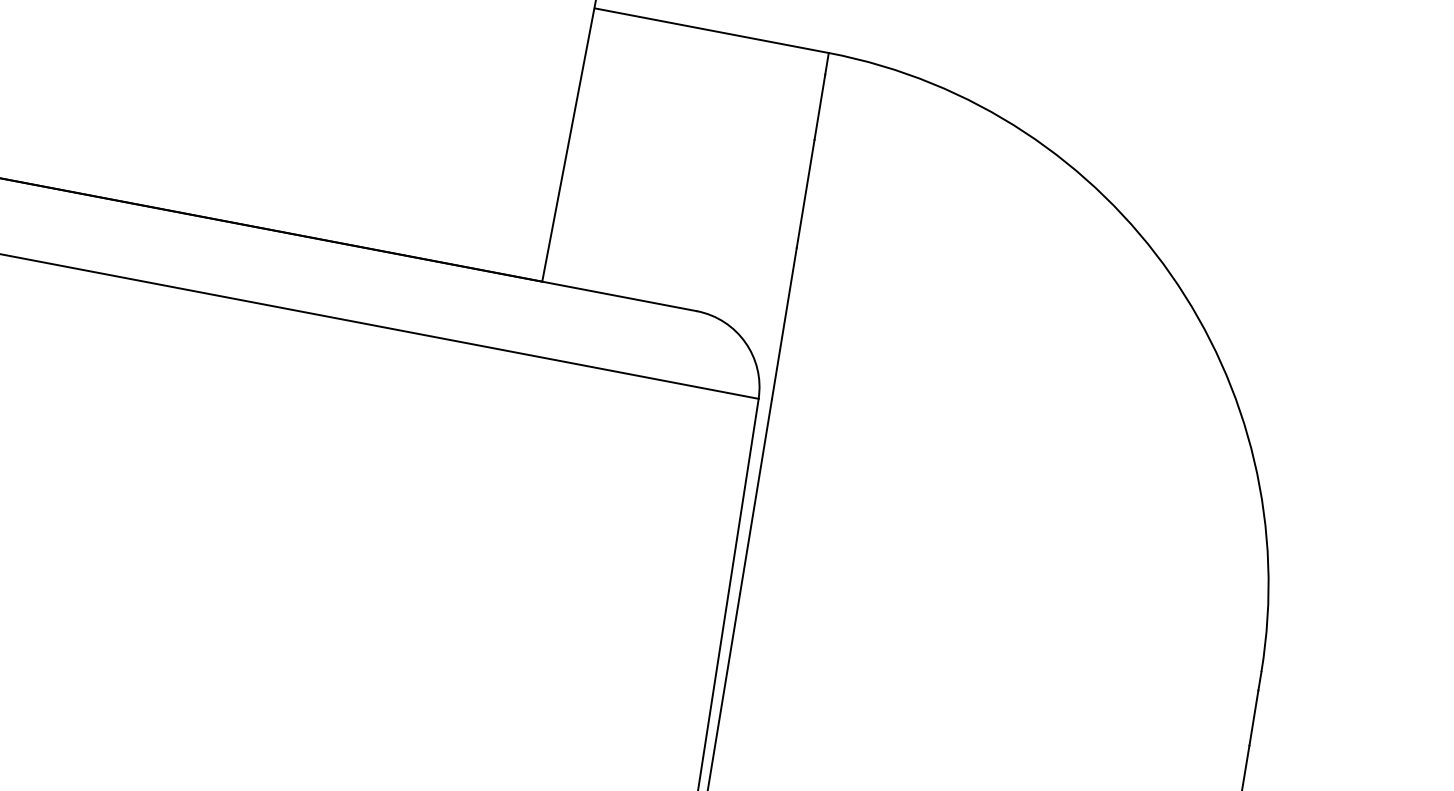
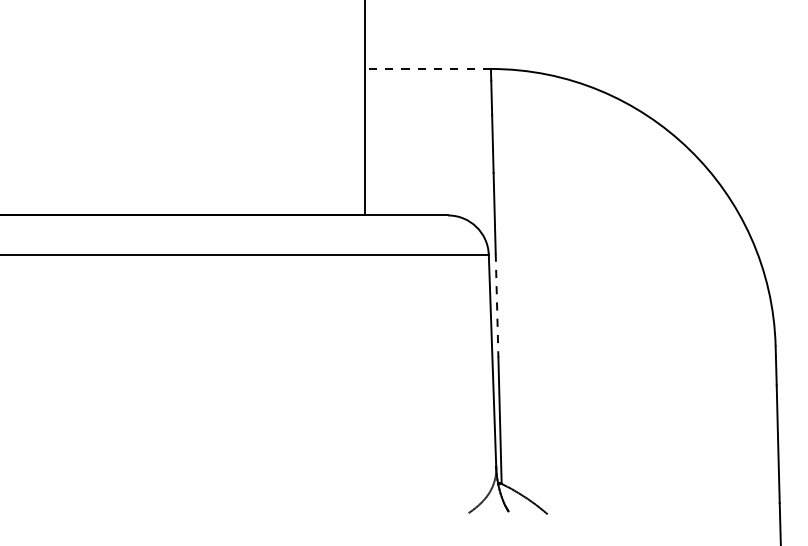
line: (712, 29) -> (428, 68), solid -> dashed
line: (756, 496) -> (497, 305), solid -> dashed

